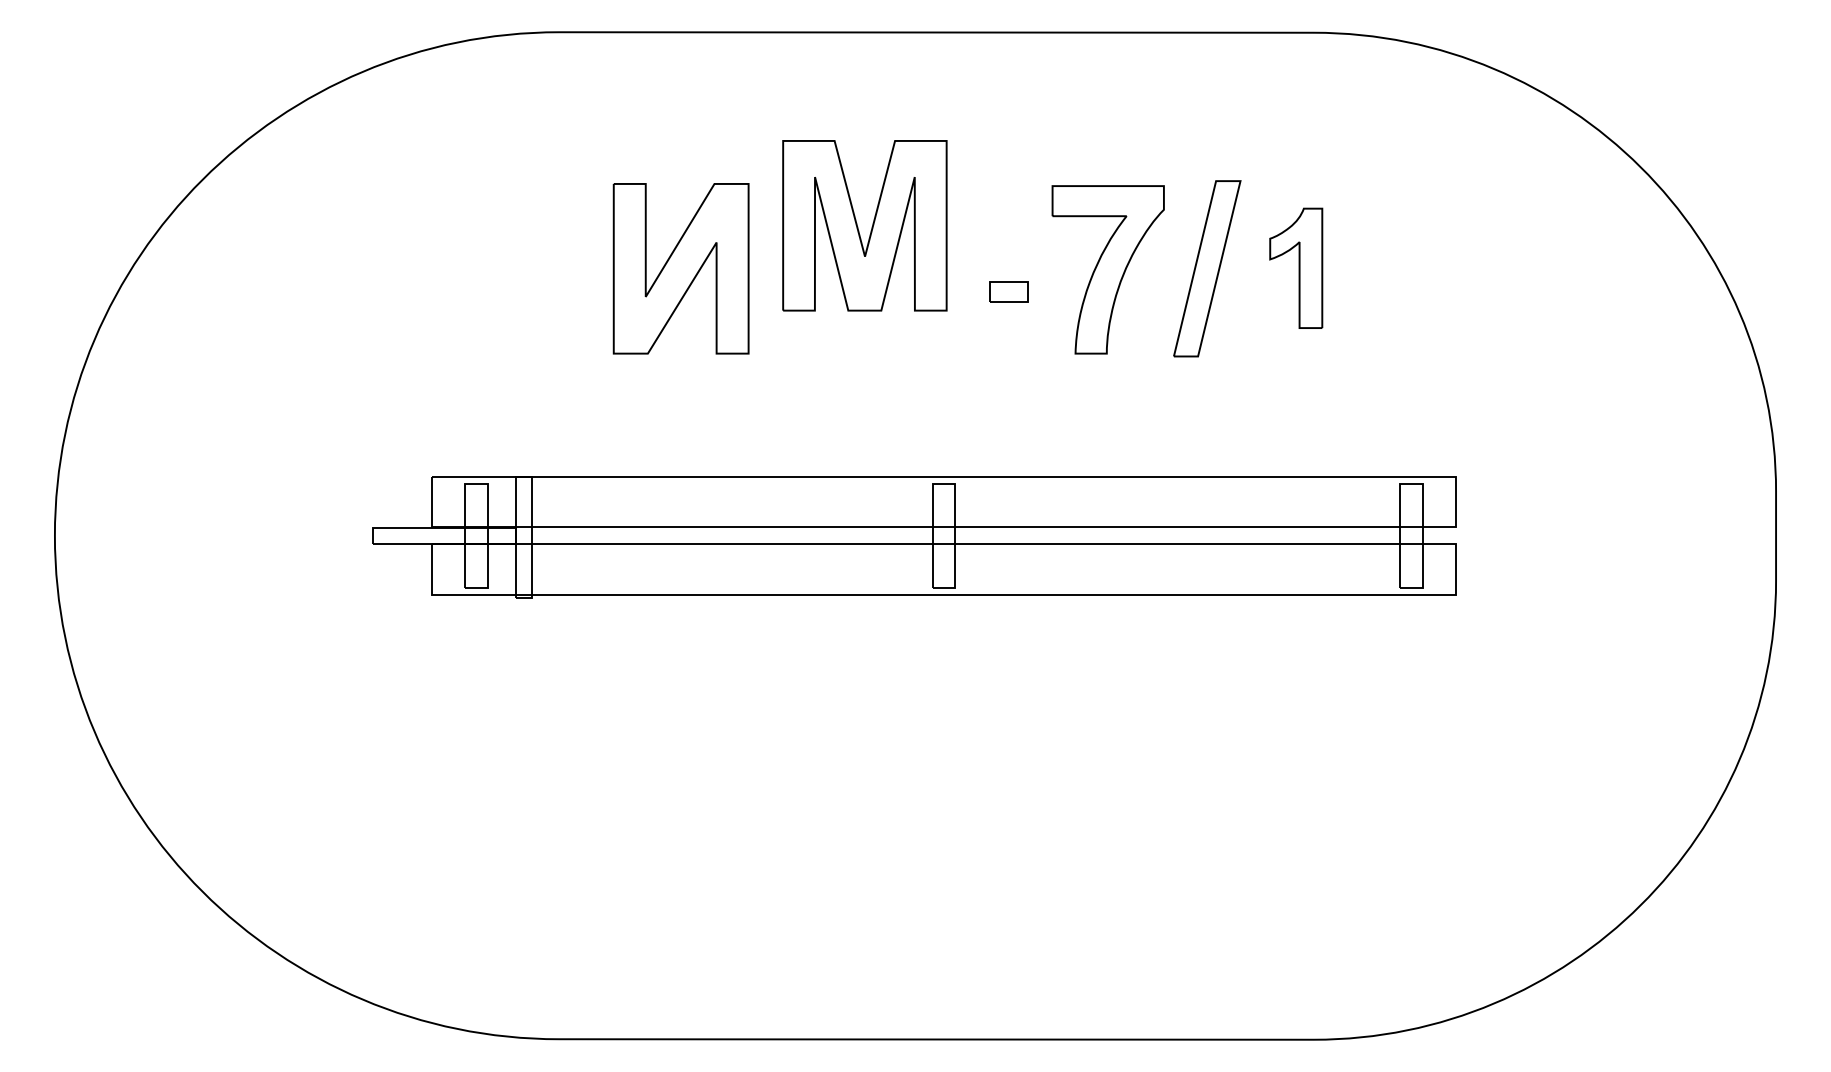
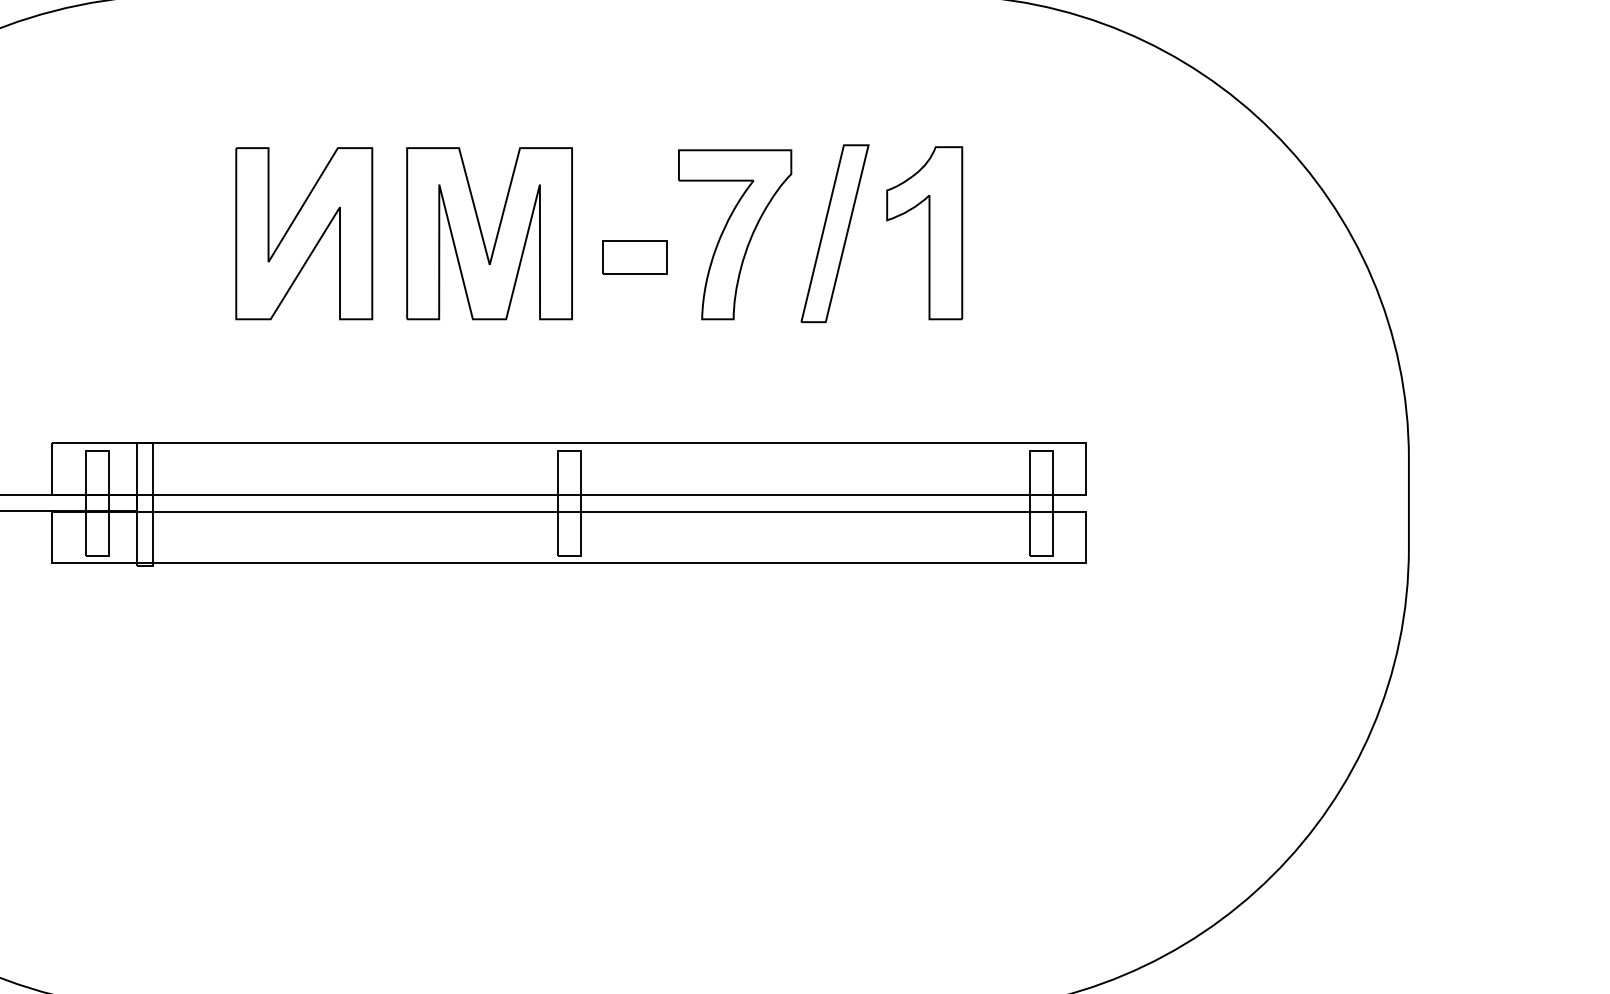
part: (858, 227) -> (483, 235), moved
part: (1296, 268) -> (925, 233), size x1.43
part: (1008, 291) -> (634, 256), size x1.67

